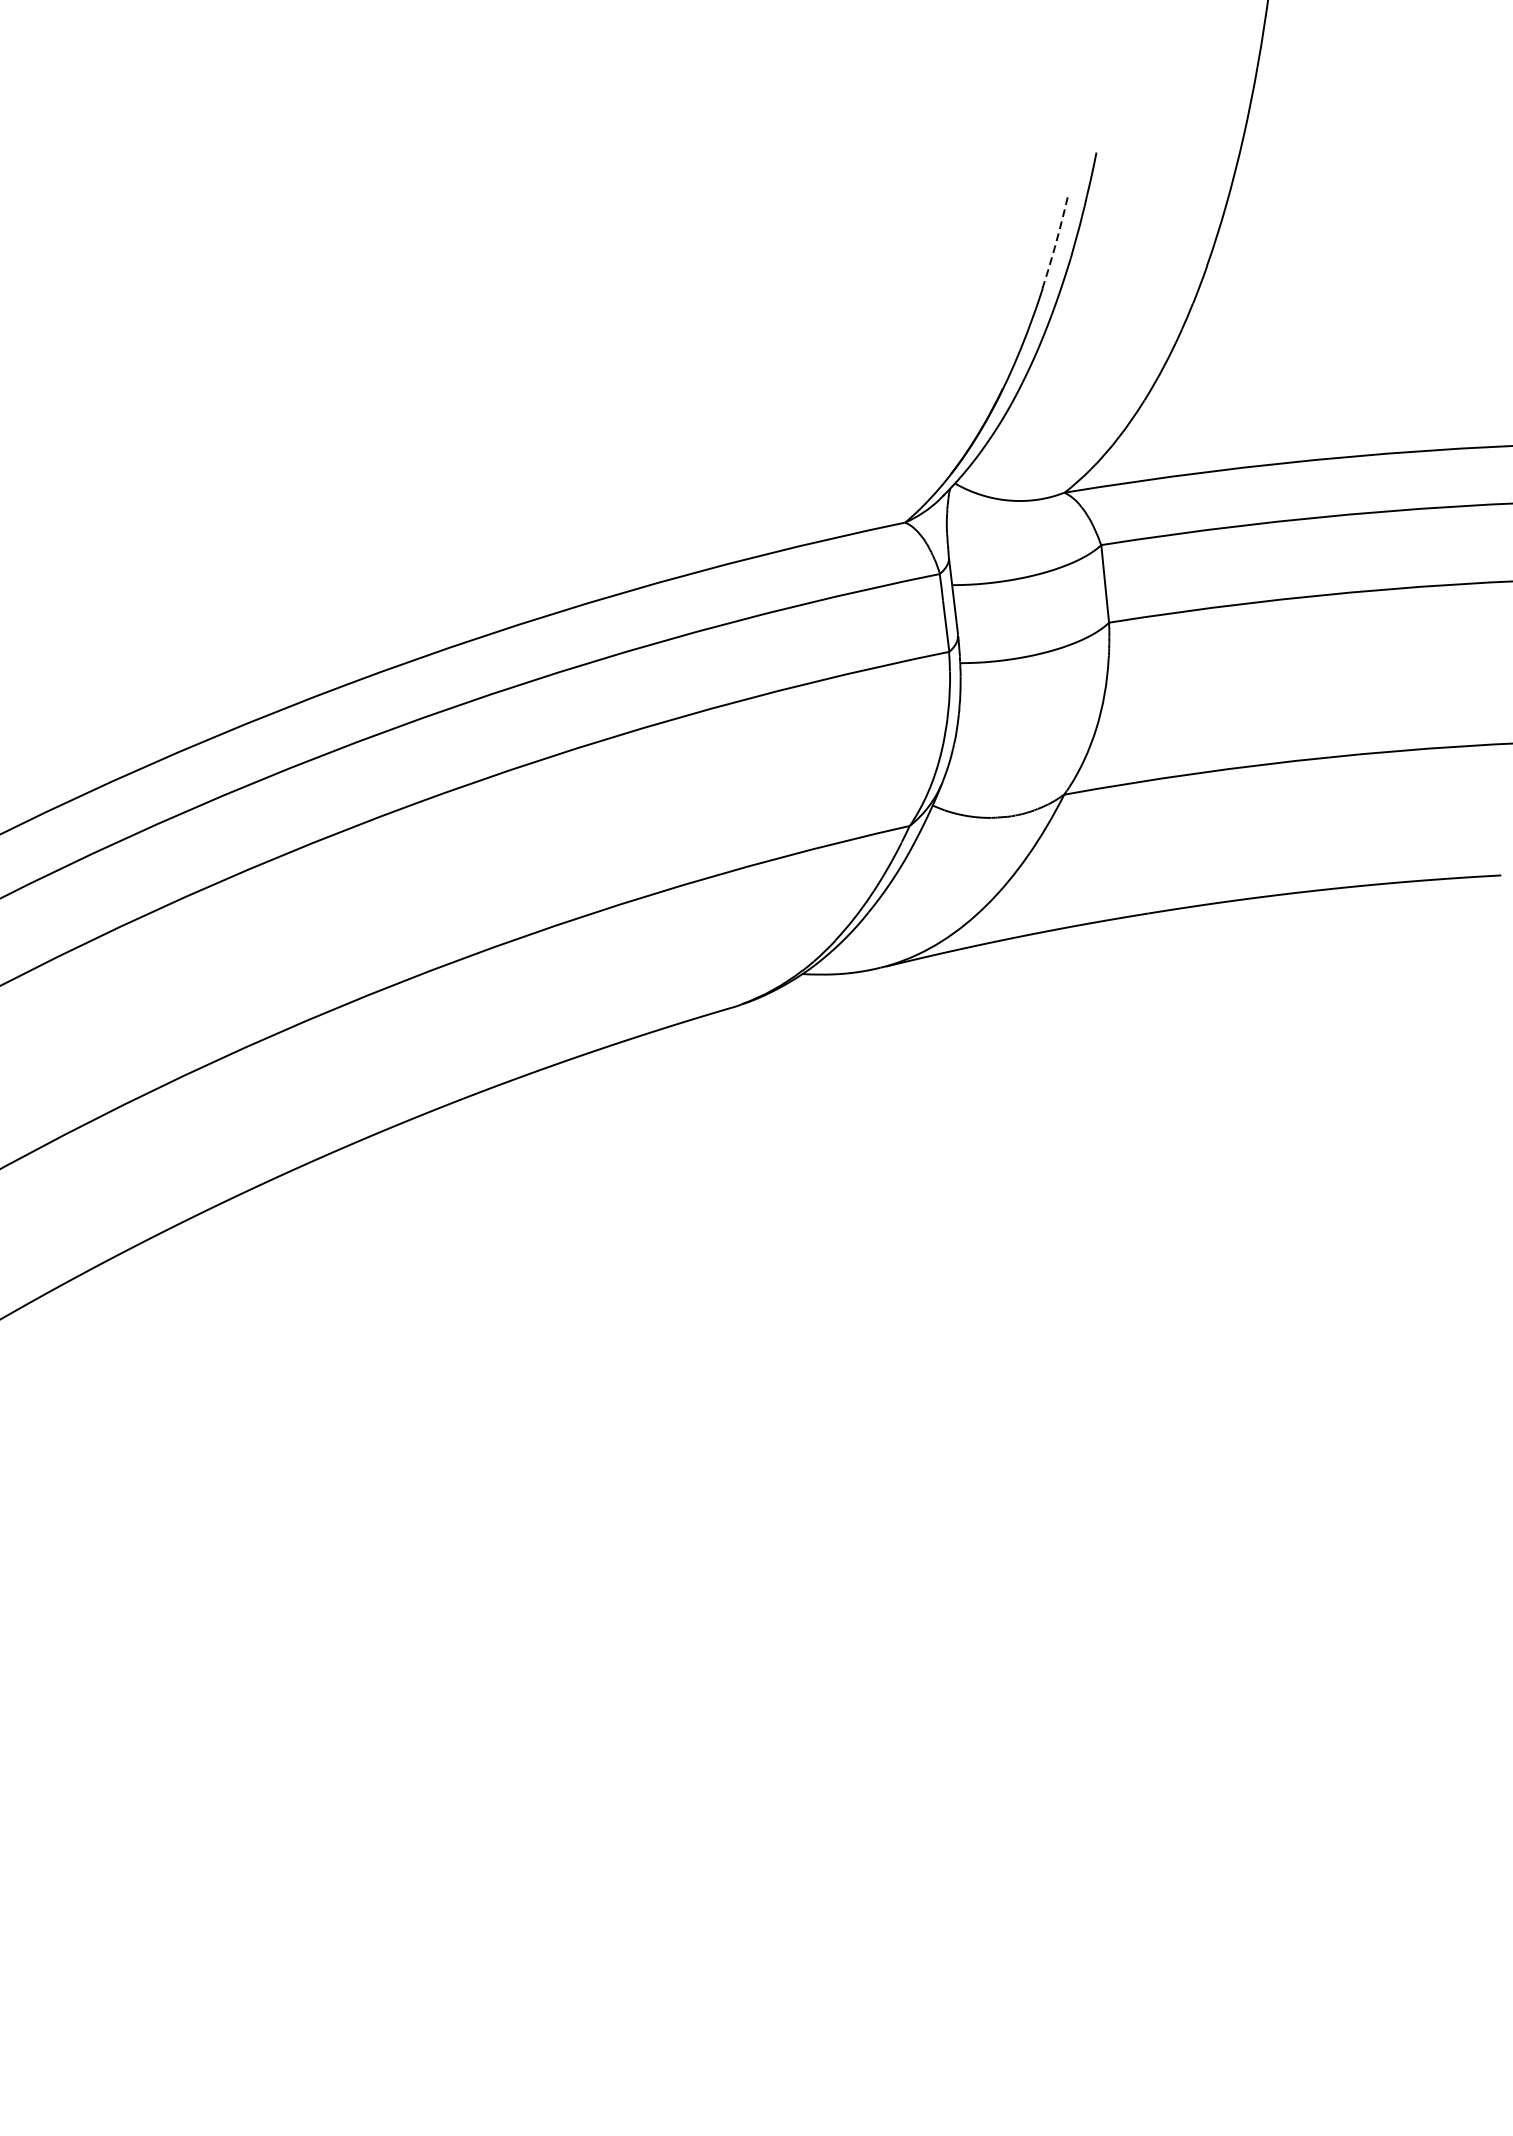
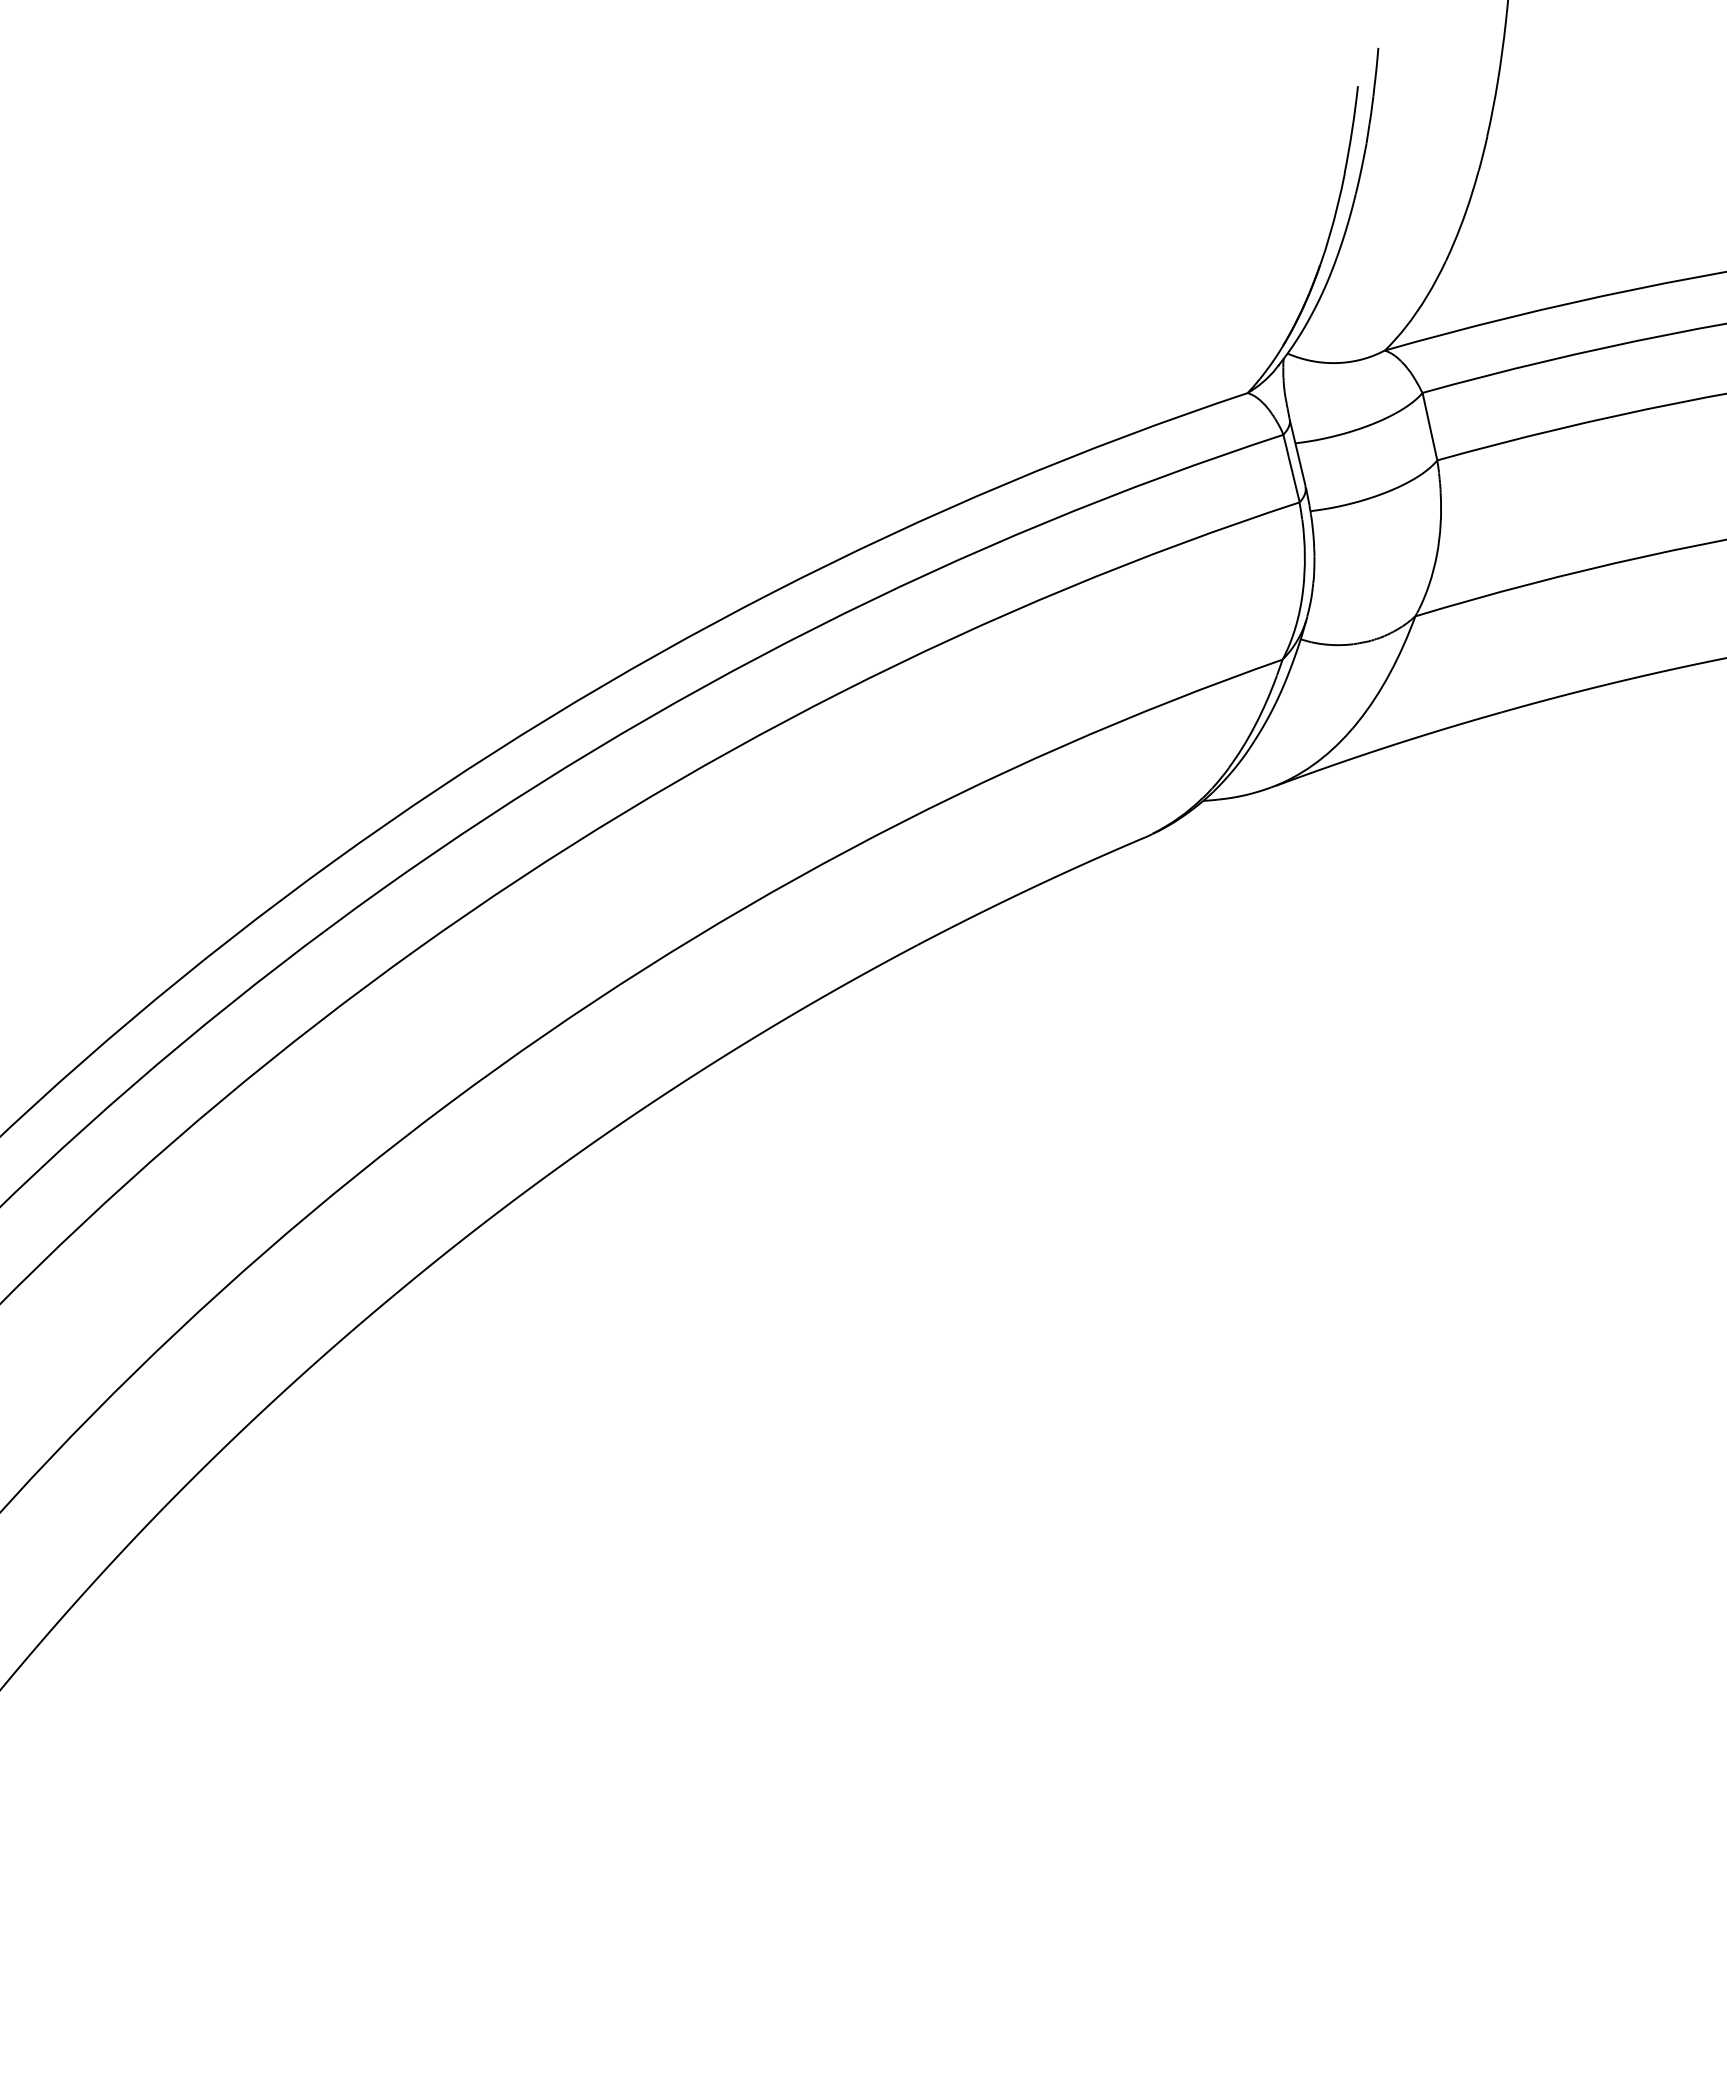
arc: (1056, 240) -> (1352, 129), dashed -> solid

